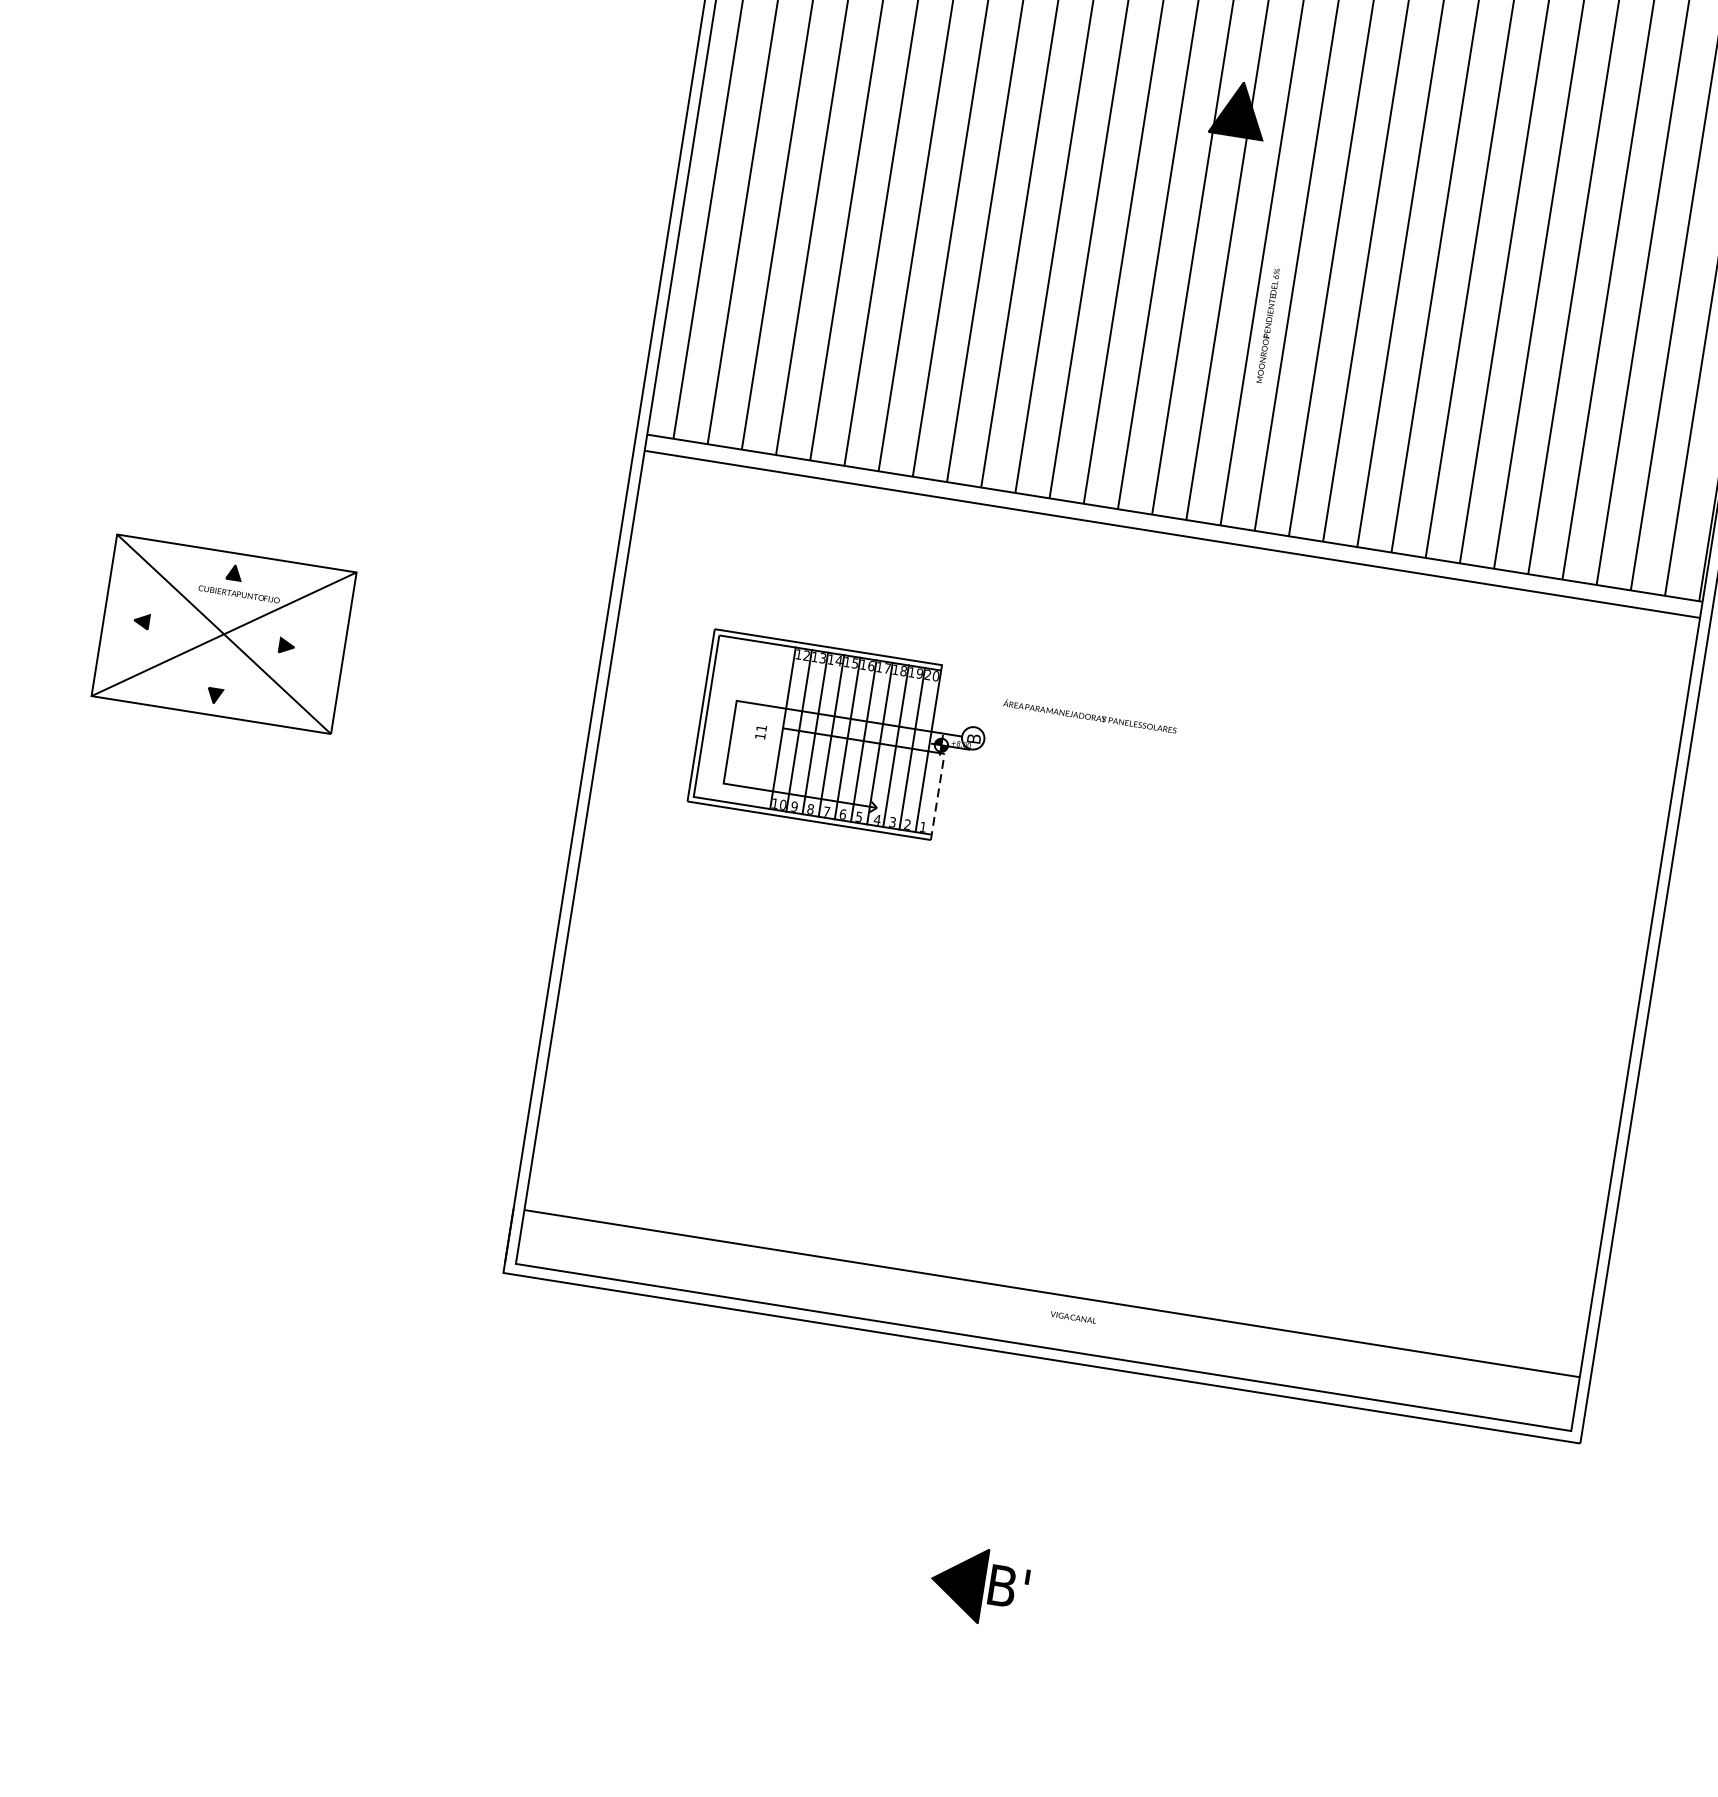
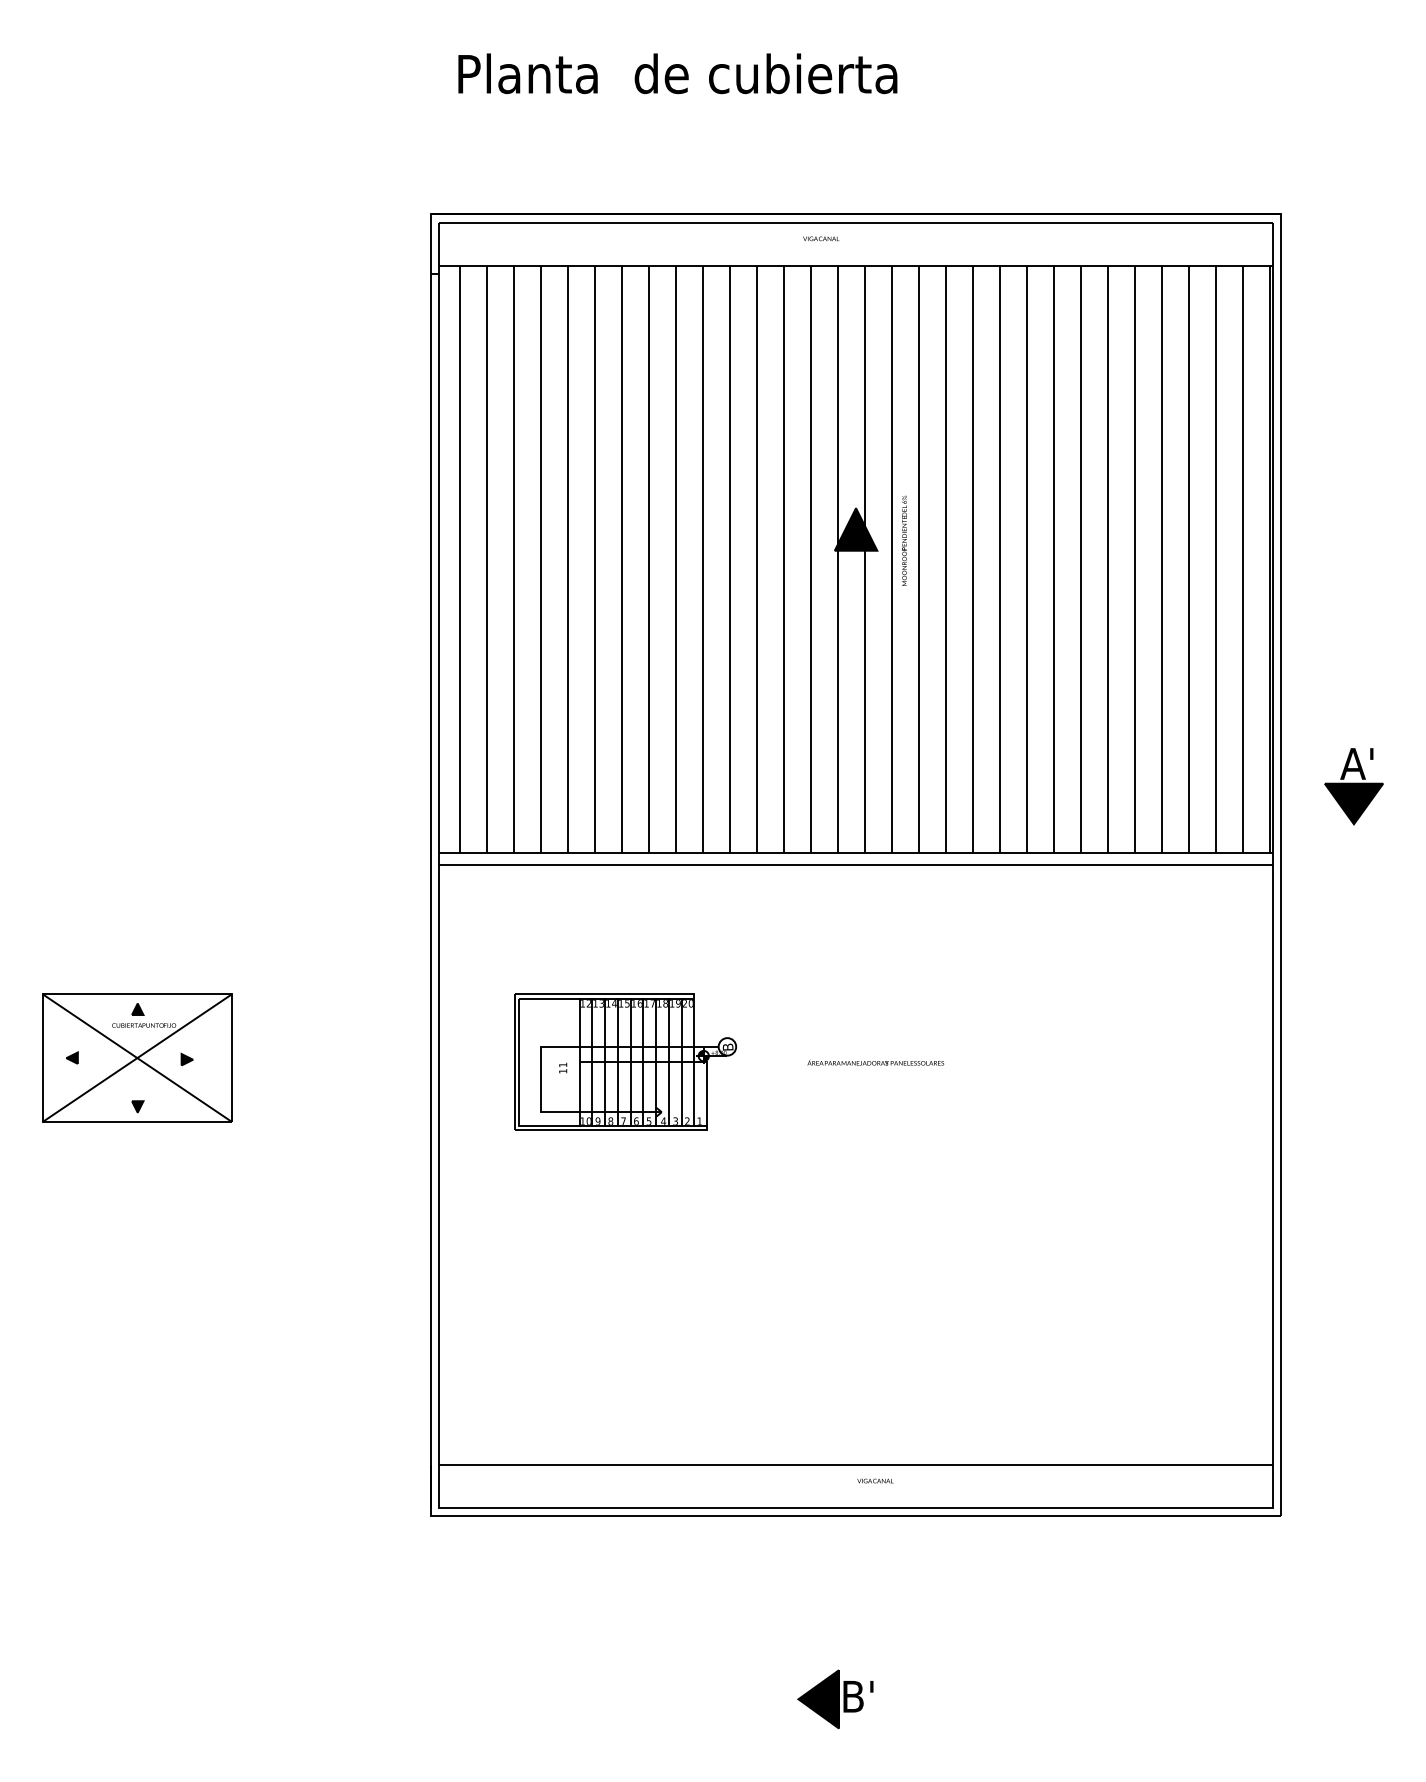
text: (1268, 325) -> (904, 540), moved
text: (1089, 716) -> (875, 1062), moved
line: (938, 795) -> (707, 1095), dashed -> solid

